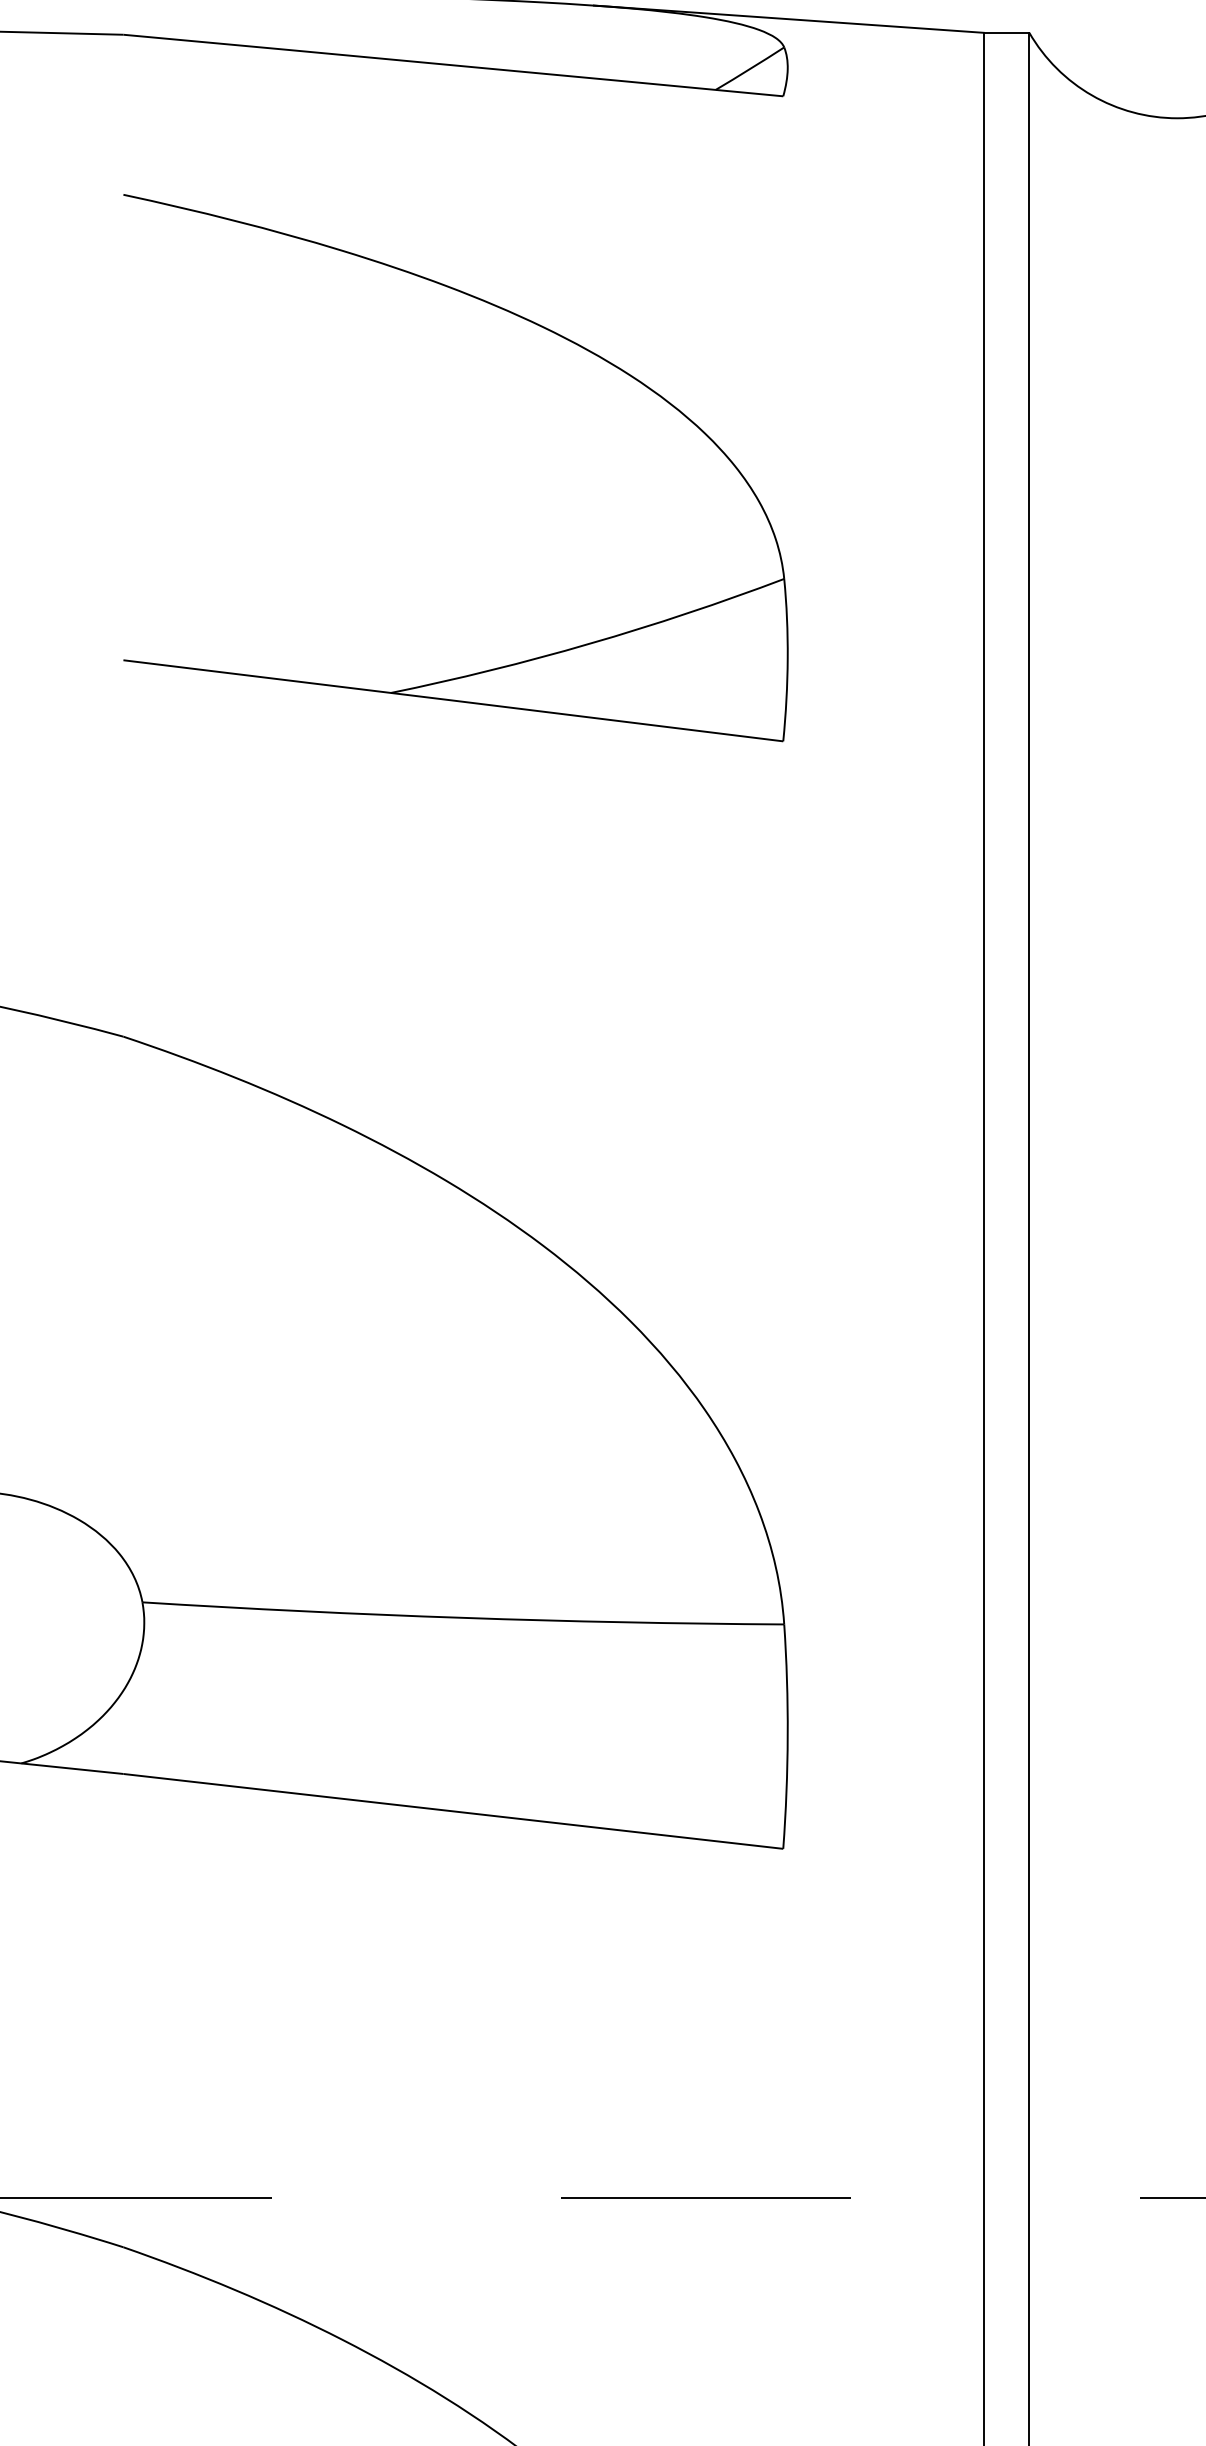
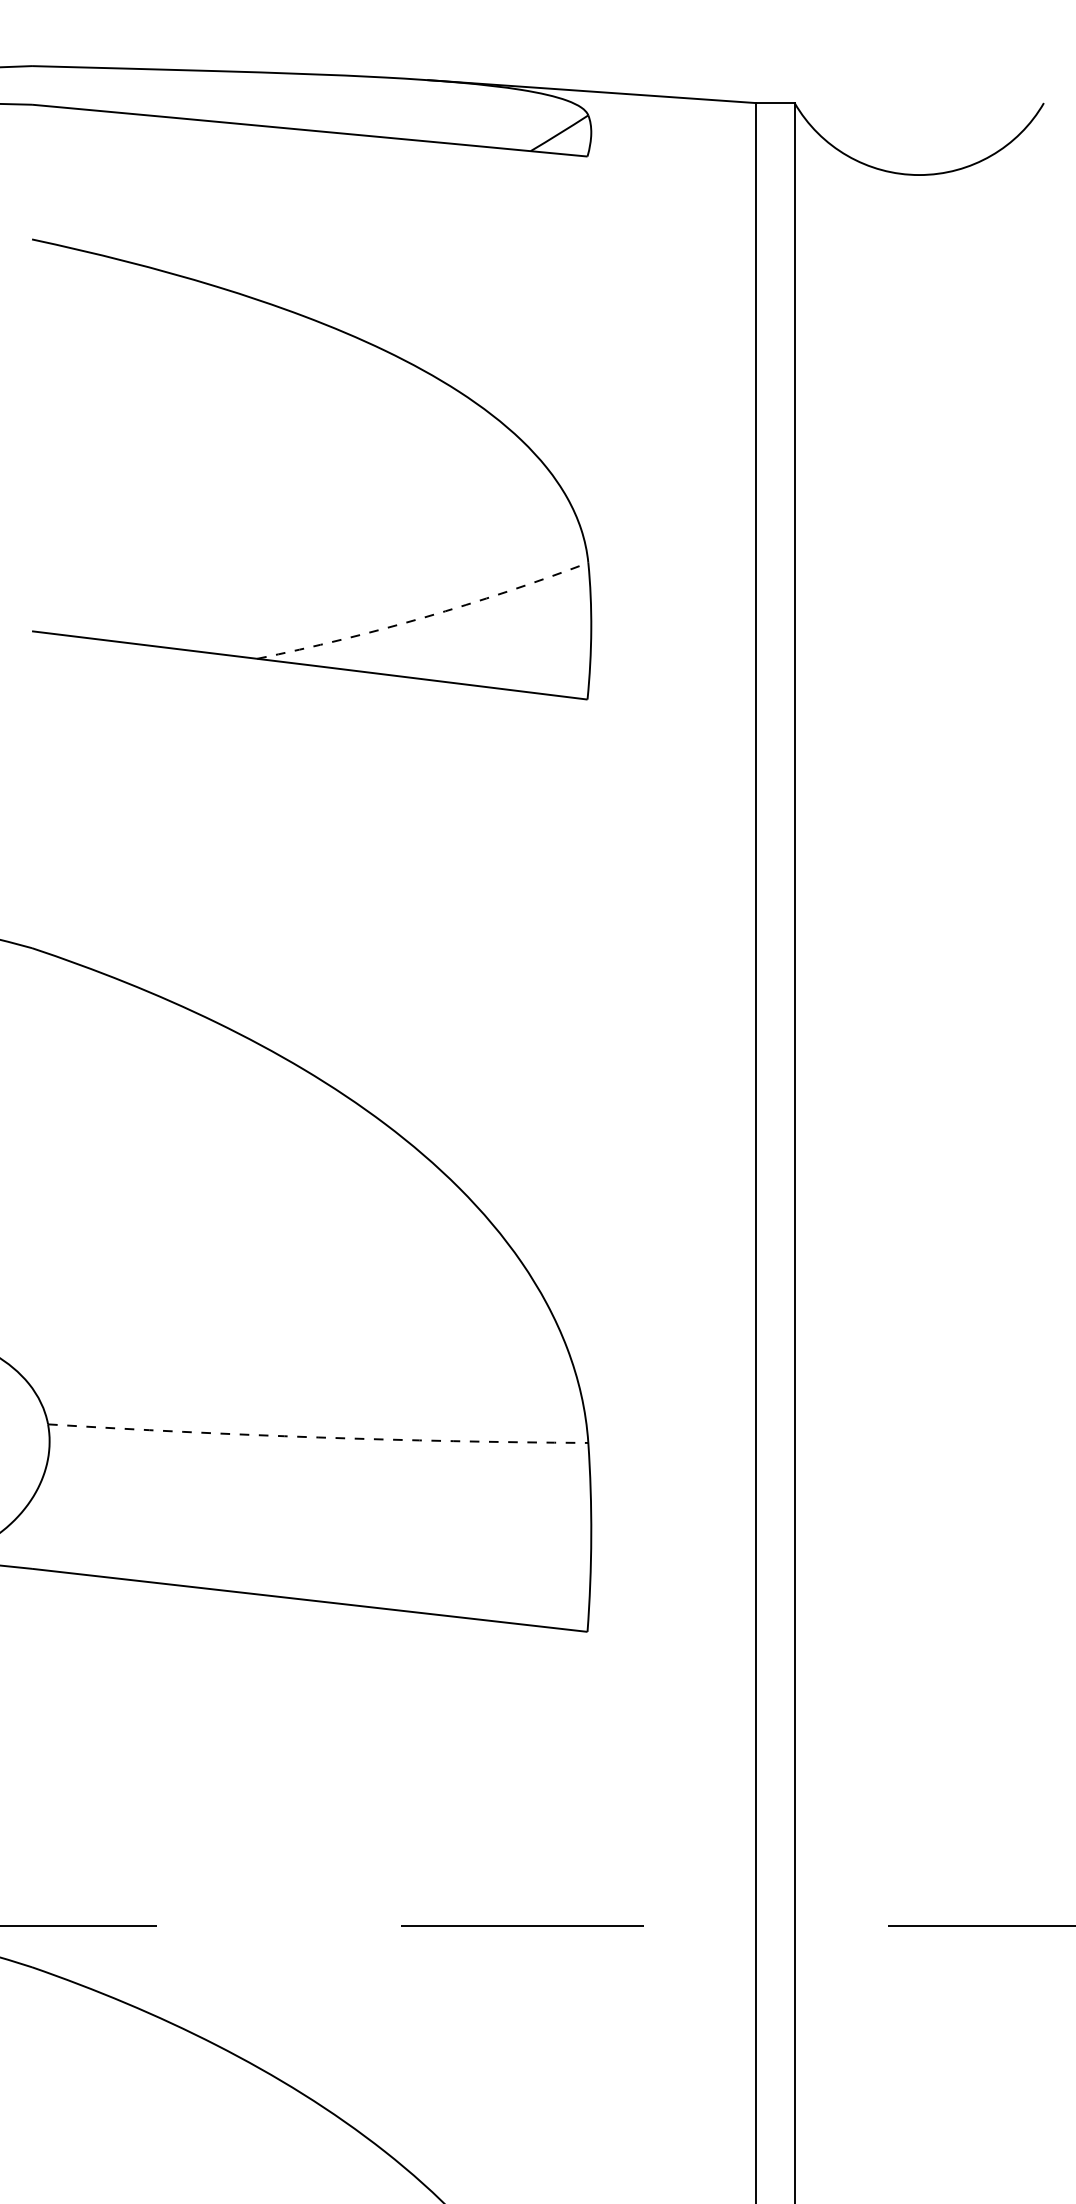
arc: (589, 643) -> (424, 617), solid -> dashed
arc: (463, 1617) -> (318, 1437), solid -> dashed

